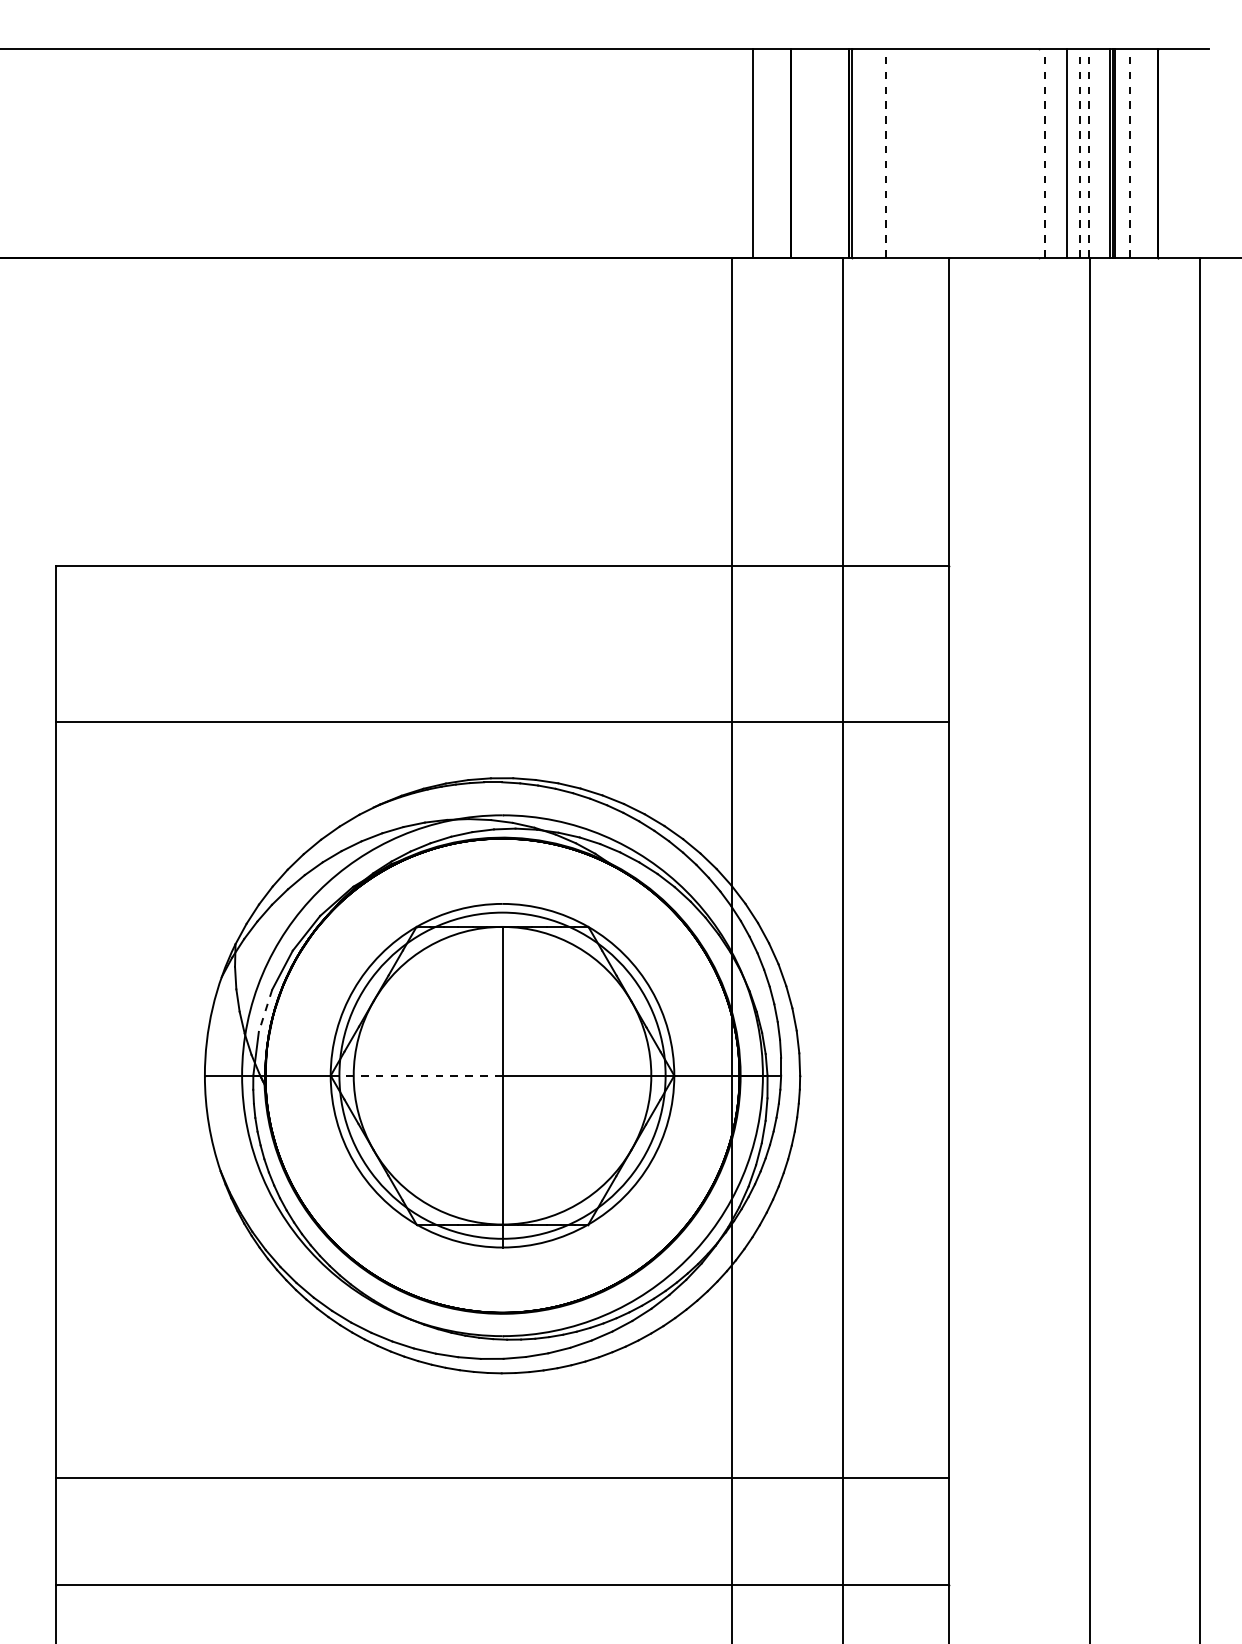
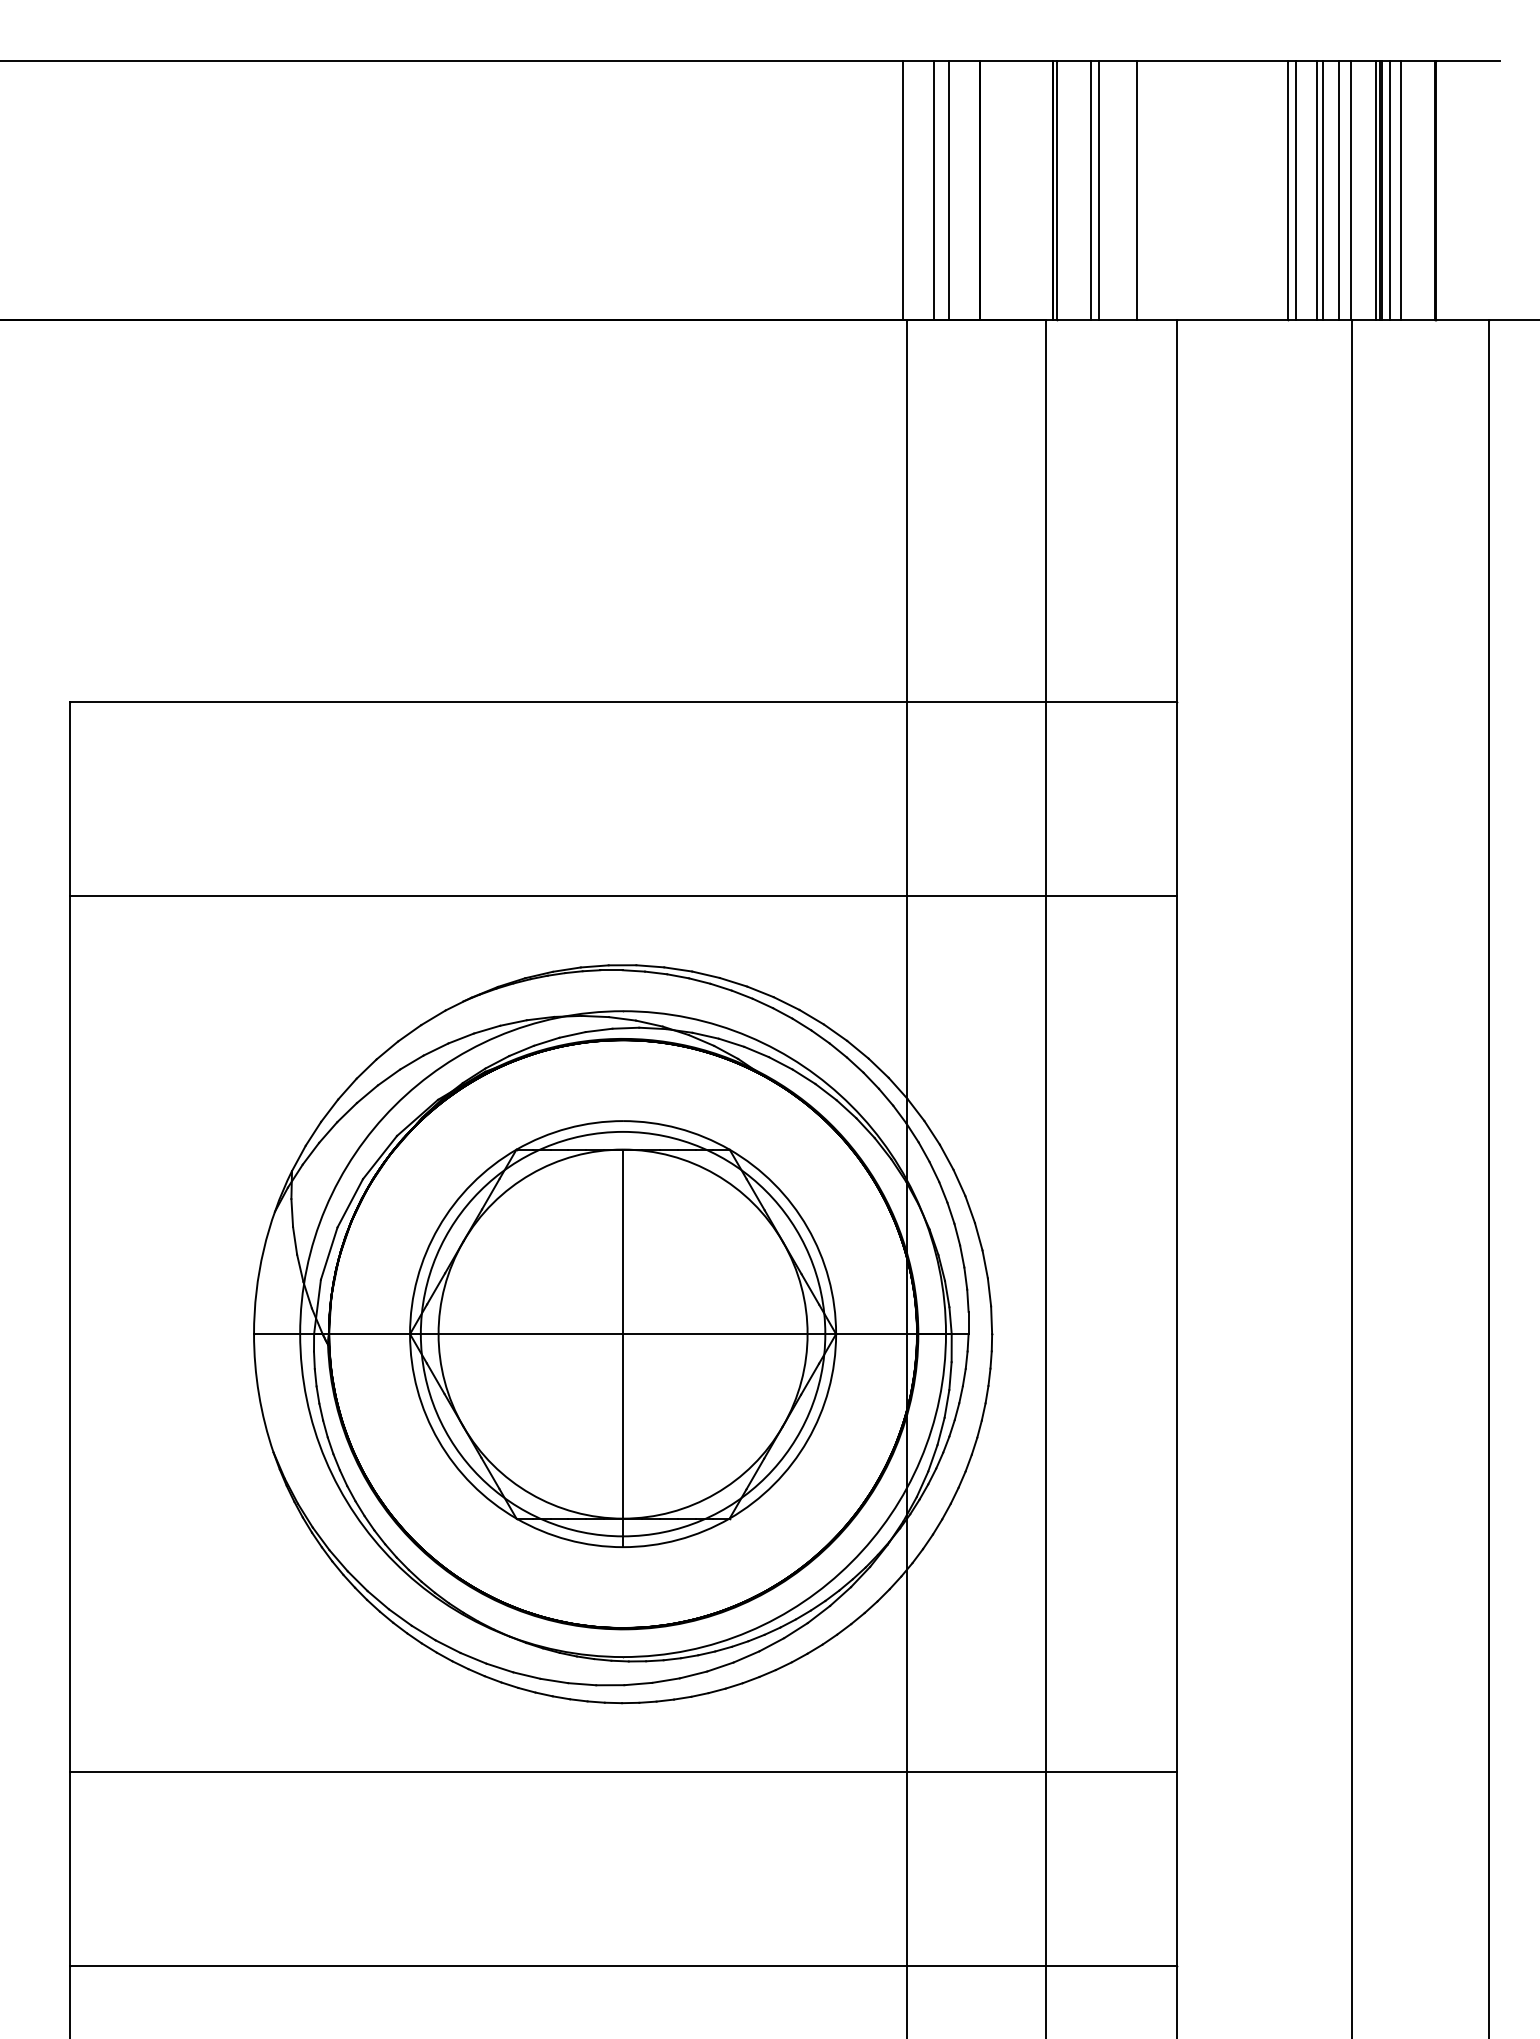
line: (886, 152) -> (1099, 189), dashed -> solid
line: (1045, 152) -> (1296, 189), dashed -> solid
line: (1079, 152) -> (1338, 189), dashed -> solid
line: (1089, 152) -> (1350, 189), dashed -> solid
line: (1129, 152) -> (1400, 189), dashed -> solid
line: (728, 153) -> (903, 190), added
line: (765, 153) -> (949, 190), added
line: (880, 153) -> (1091, 190), added
line: (917, 153) -> (1137, 190), added
line: (1038, 153) -> (1287, 190), added
line: (1062, 153) -> (1317, 190), added
line: (1120, 153) -> (1389, 190), added
line: (265, 1011) -> (329, 1254), dashed -> solid
line: (420, 1075) -> (521, 1333), dashed -> solid
line: (502, 1478) -> (623, 1772), moved

